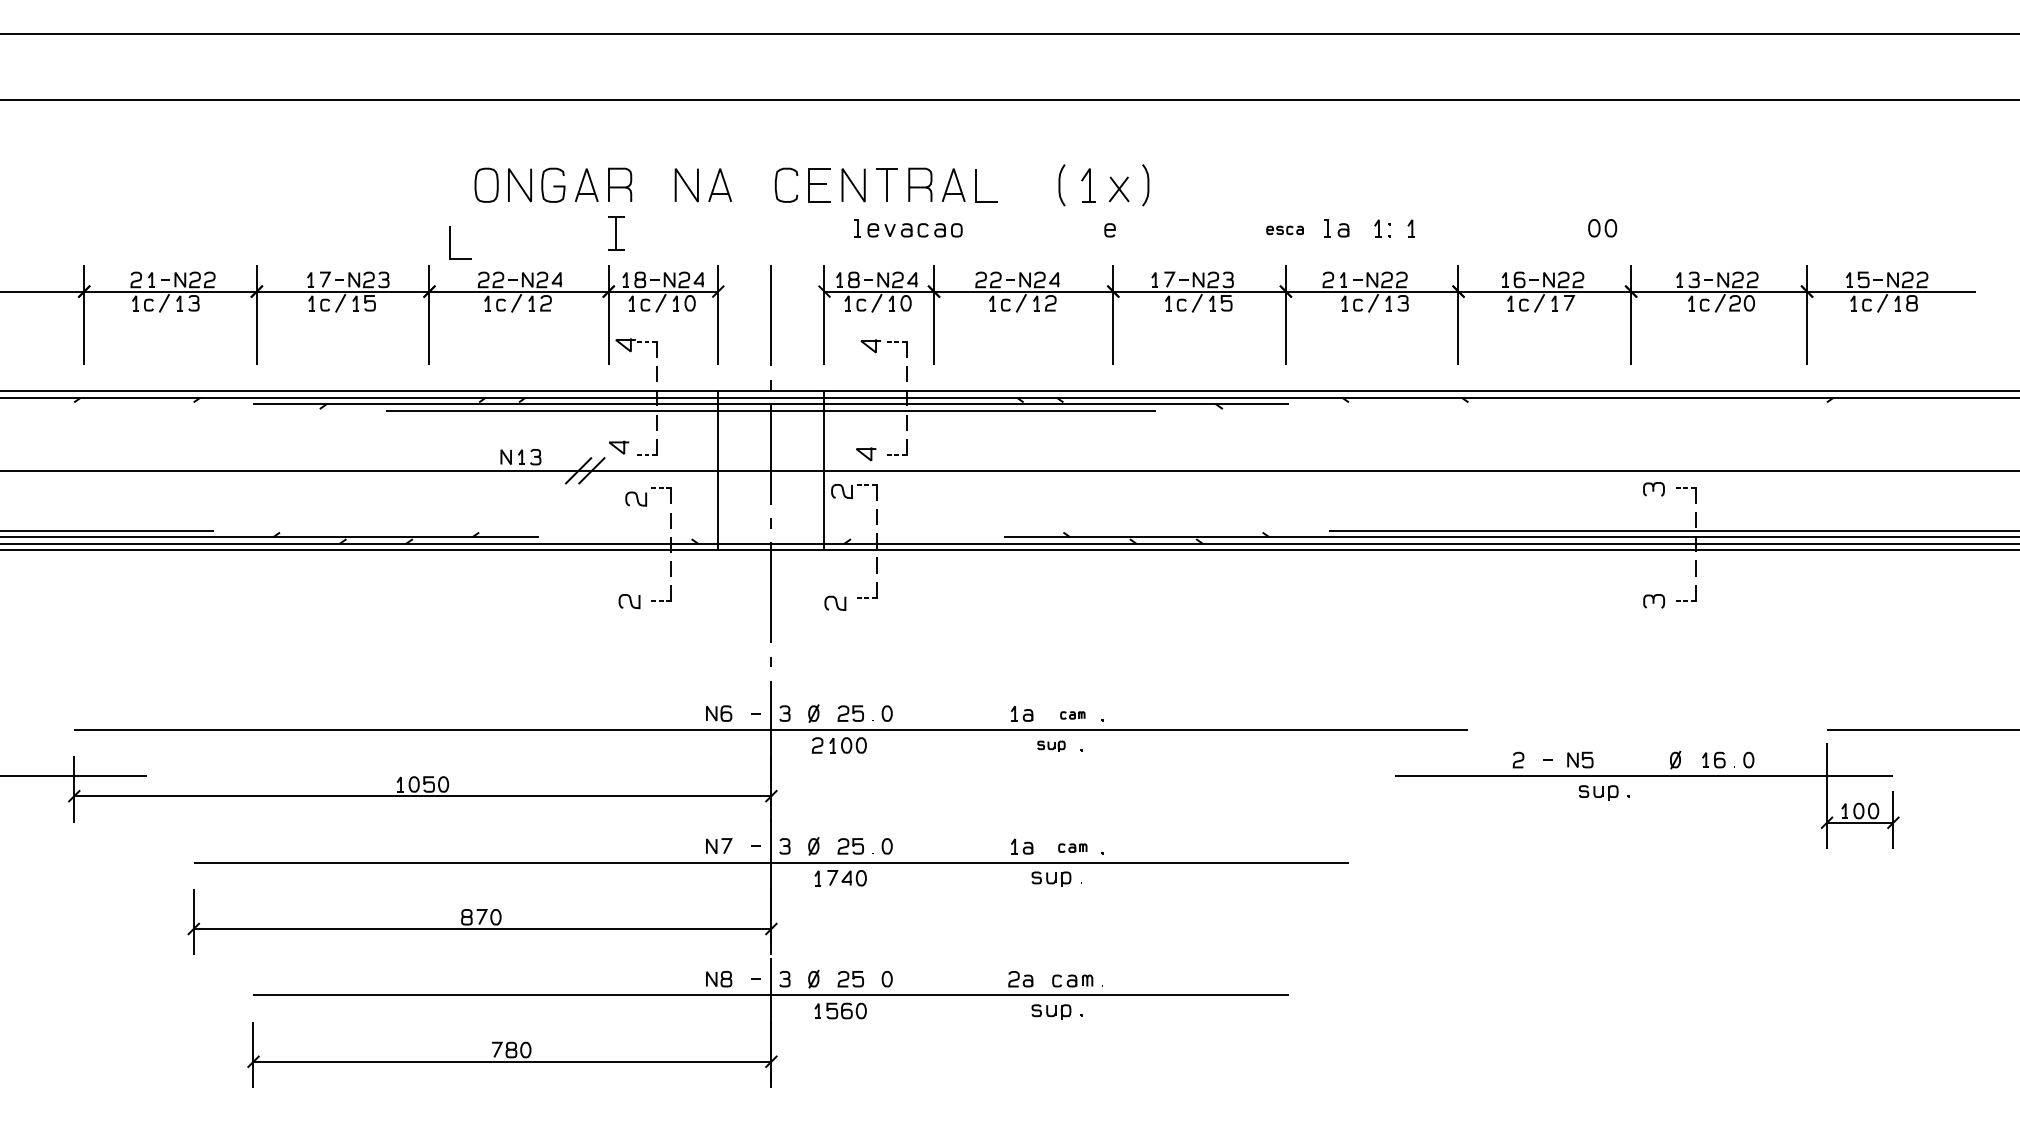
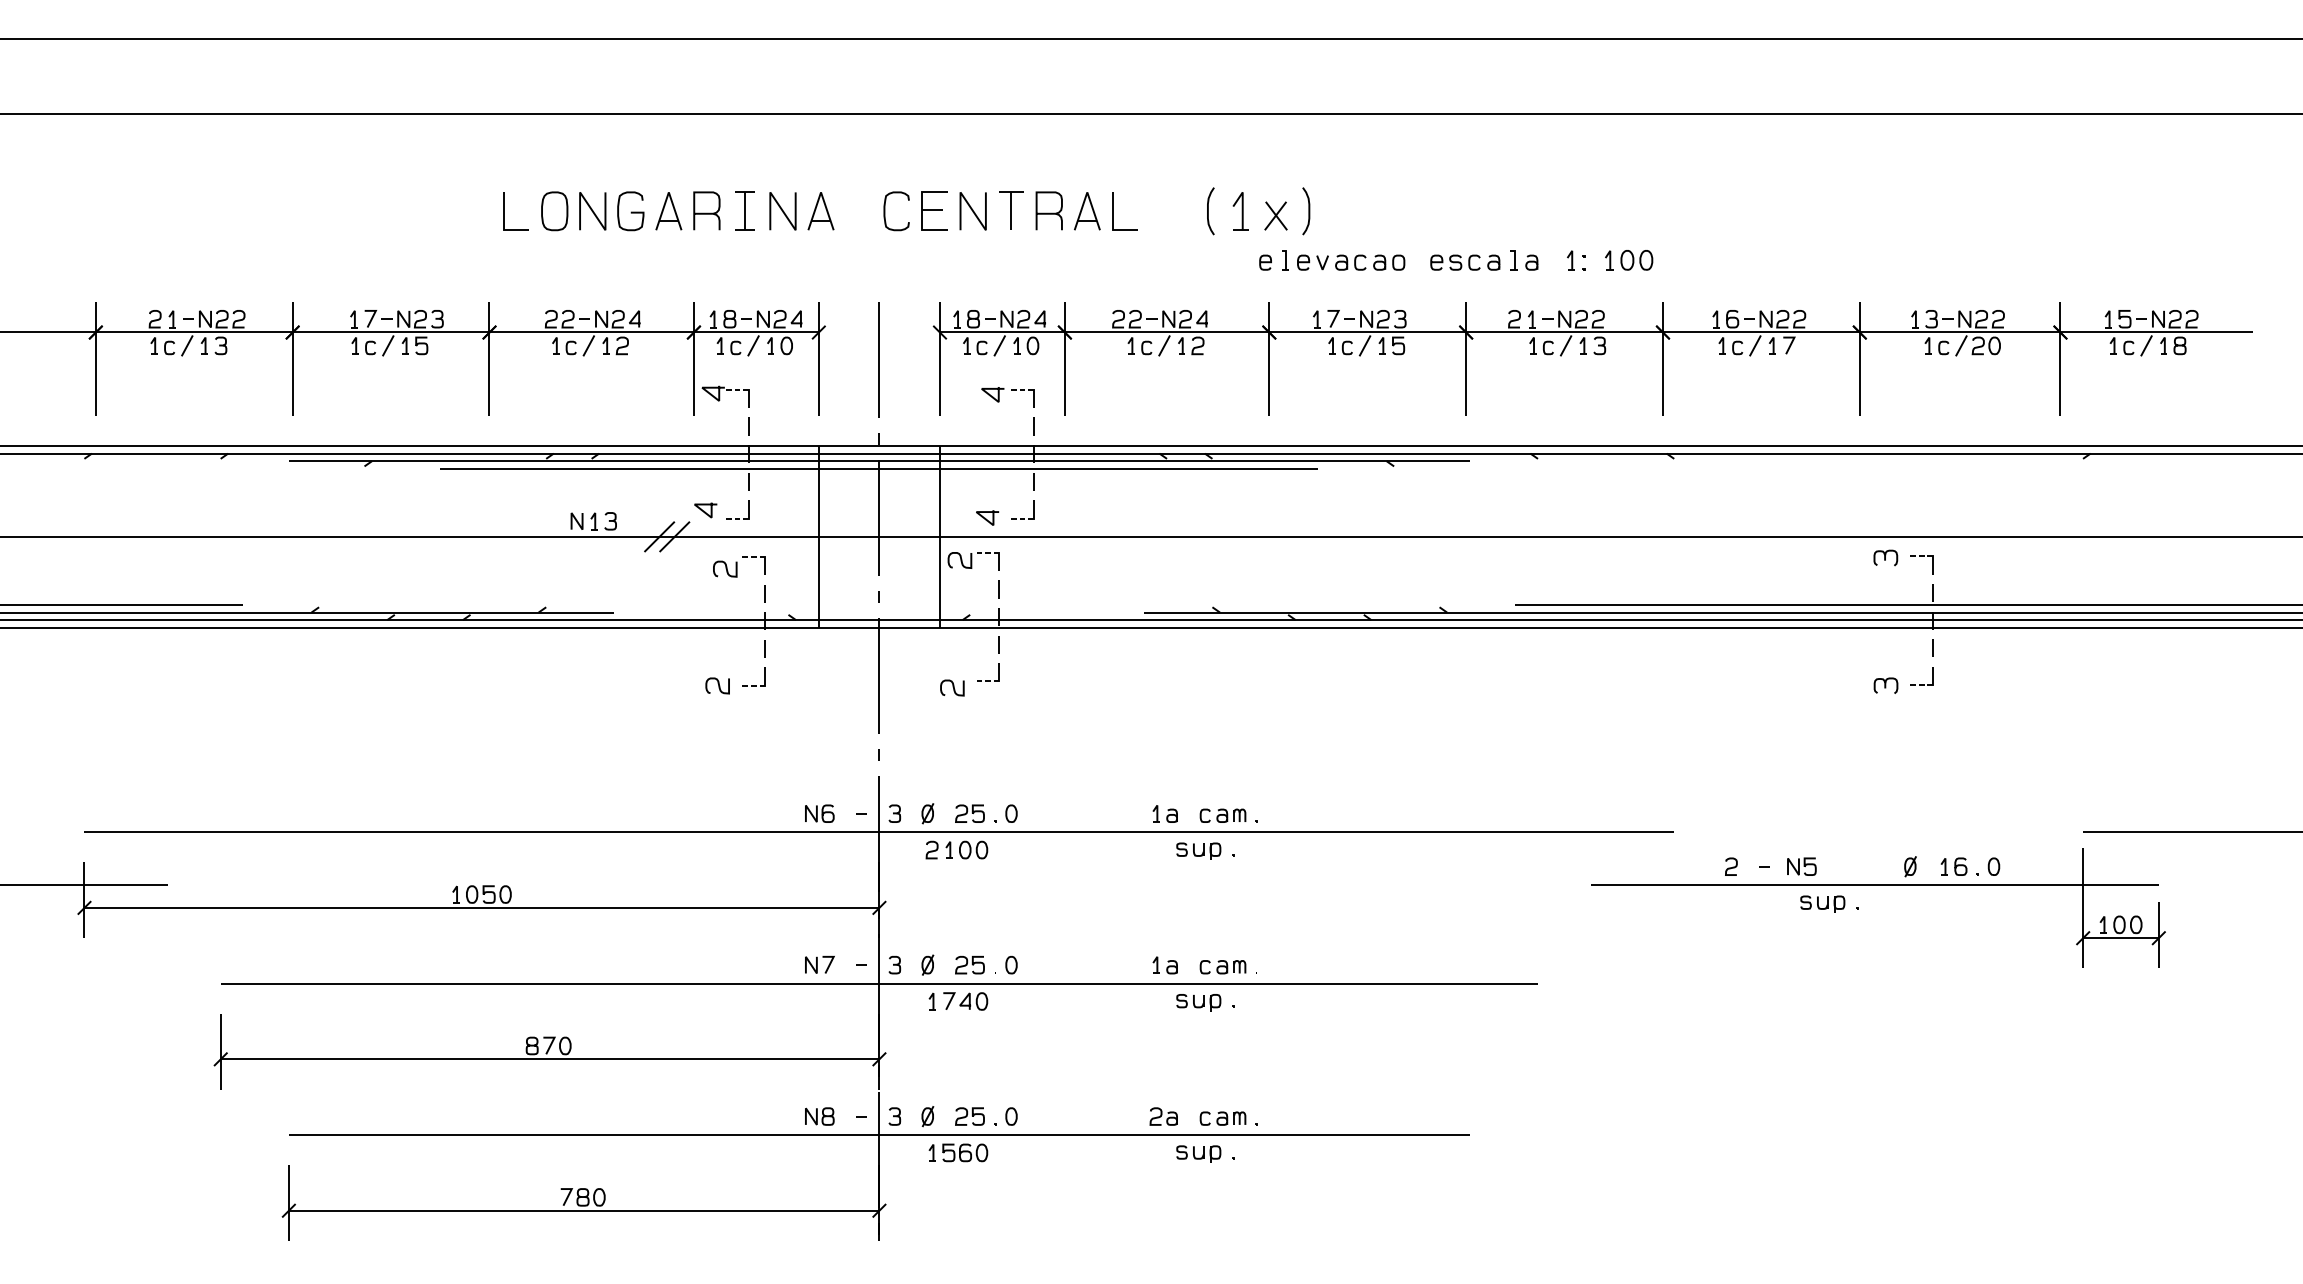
part: (908, 228) -> (1343, 260), moved
part: (1602, 228) -> (1636, 260), moved
part: (1284, 230) -> (1464, 262), size x1.67
part: (616, 233) -> (744, 211), moved
line: (450, 242) -> (504, 211), moved
part: (1072, 715) -> (1222, 815), size x1.67
part: (1051, 745) -> (1198, 850), size x1.43
part: (1072, 847) -> (1222, 966), size x1.43

